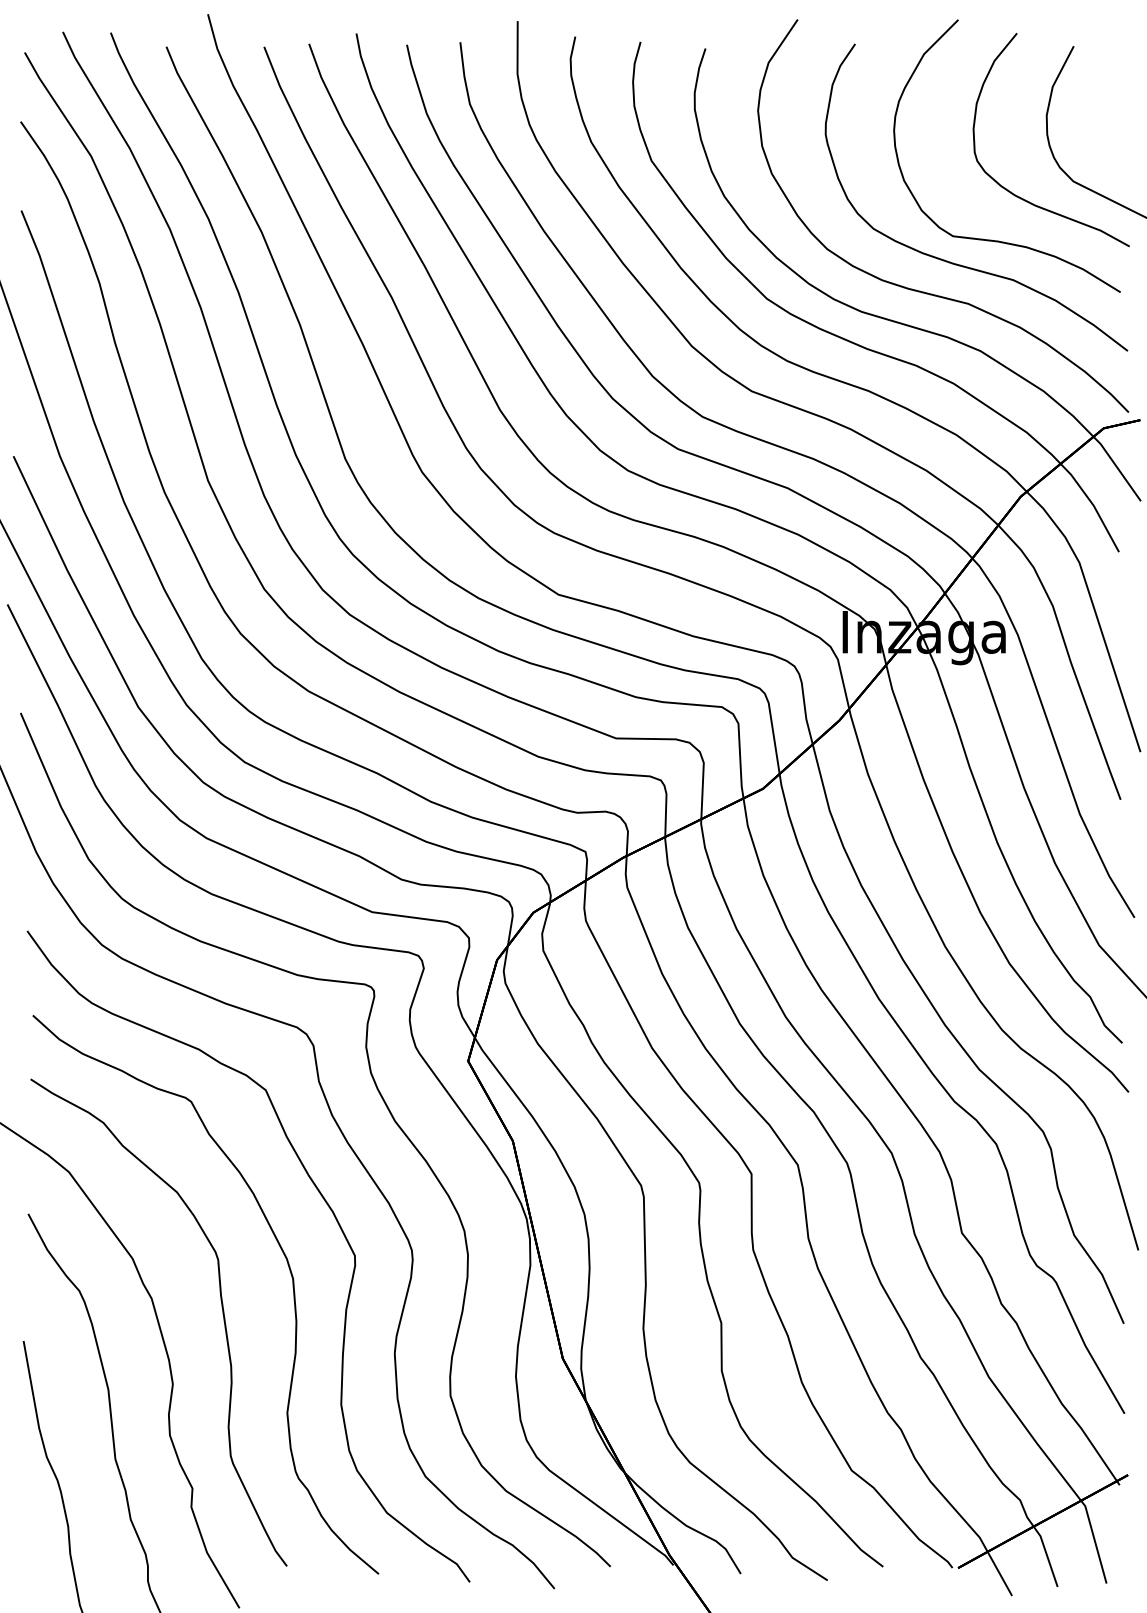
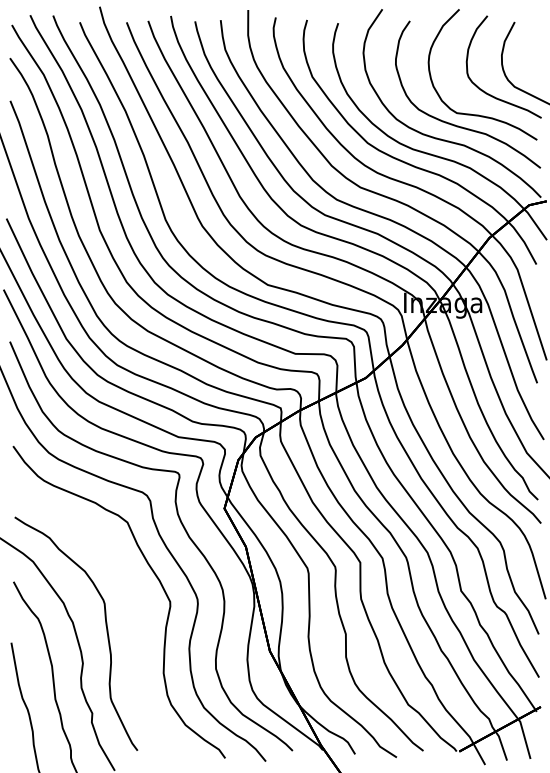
part: (288, 1273) -> (138, 610), removed

